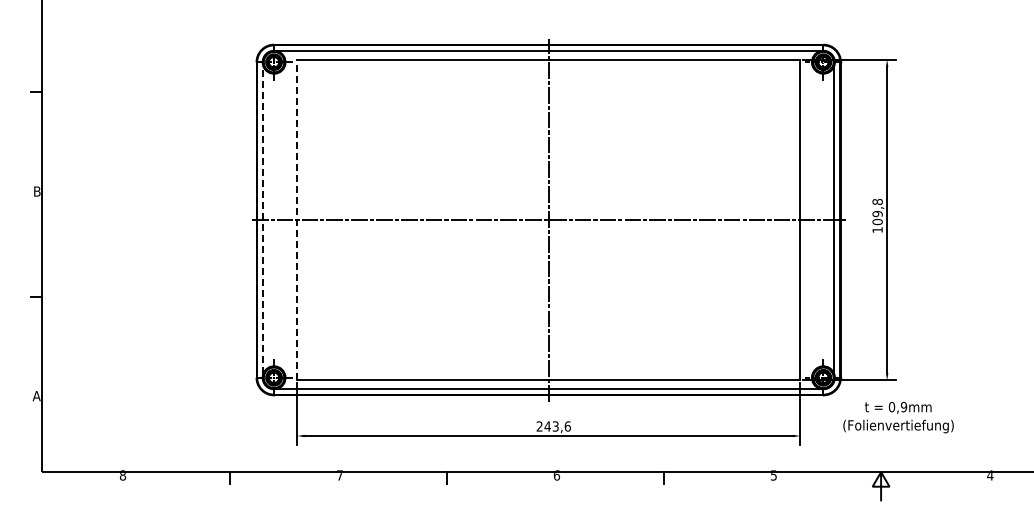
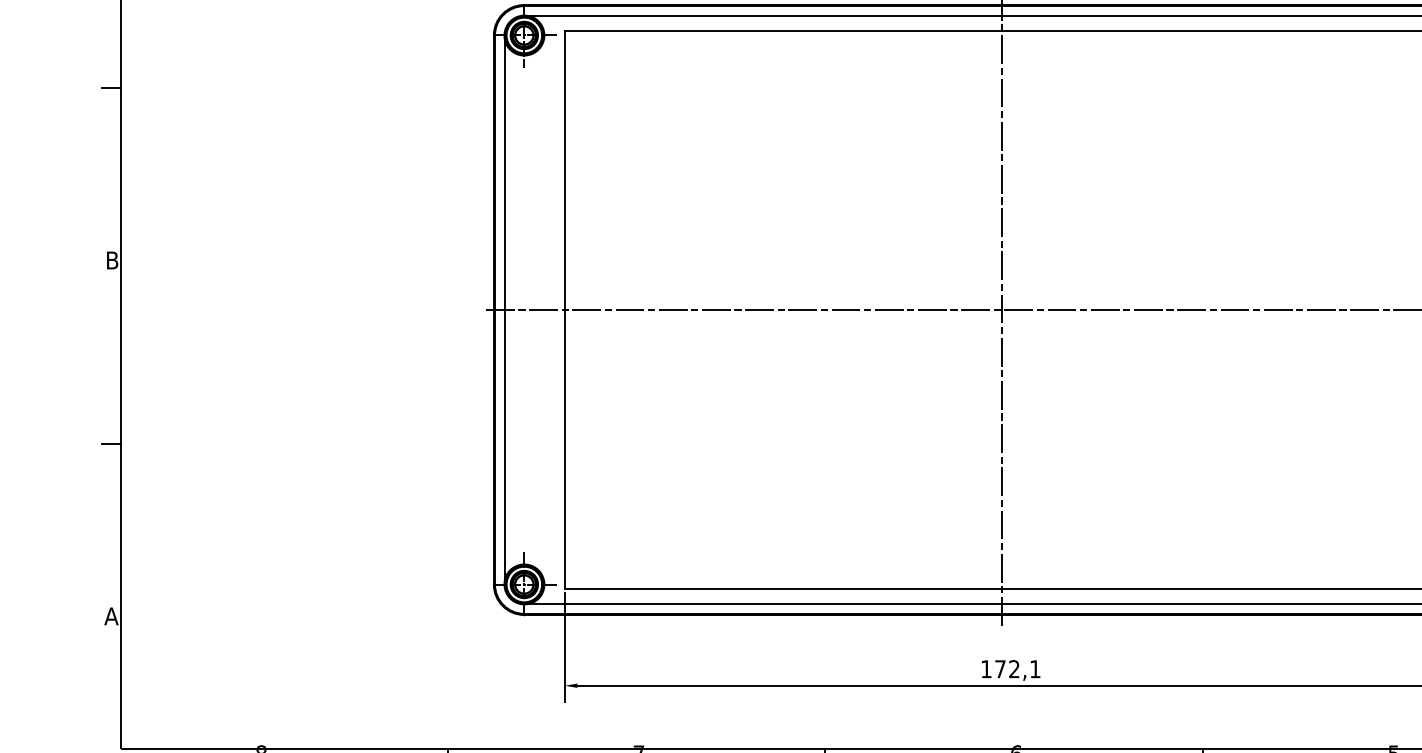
line: (263, 219) -> (505, 309), dashed -> solid
line: (297, 219) -> (565, 309), dashed -> solid
text: (553, 426) -> (1010, 669), 243,6 -> 172,1

